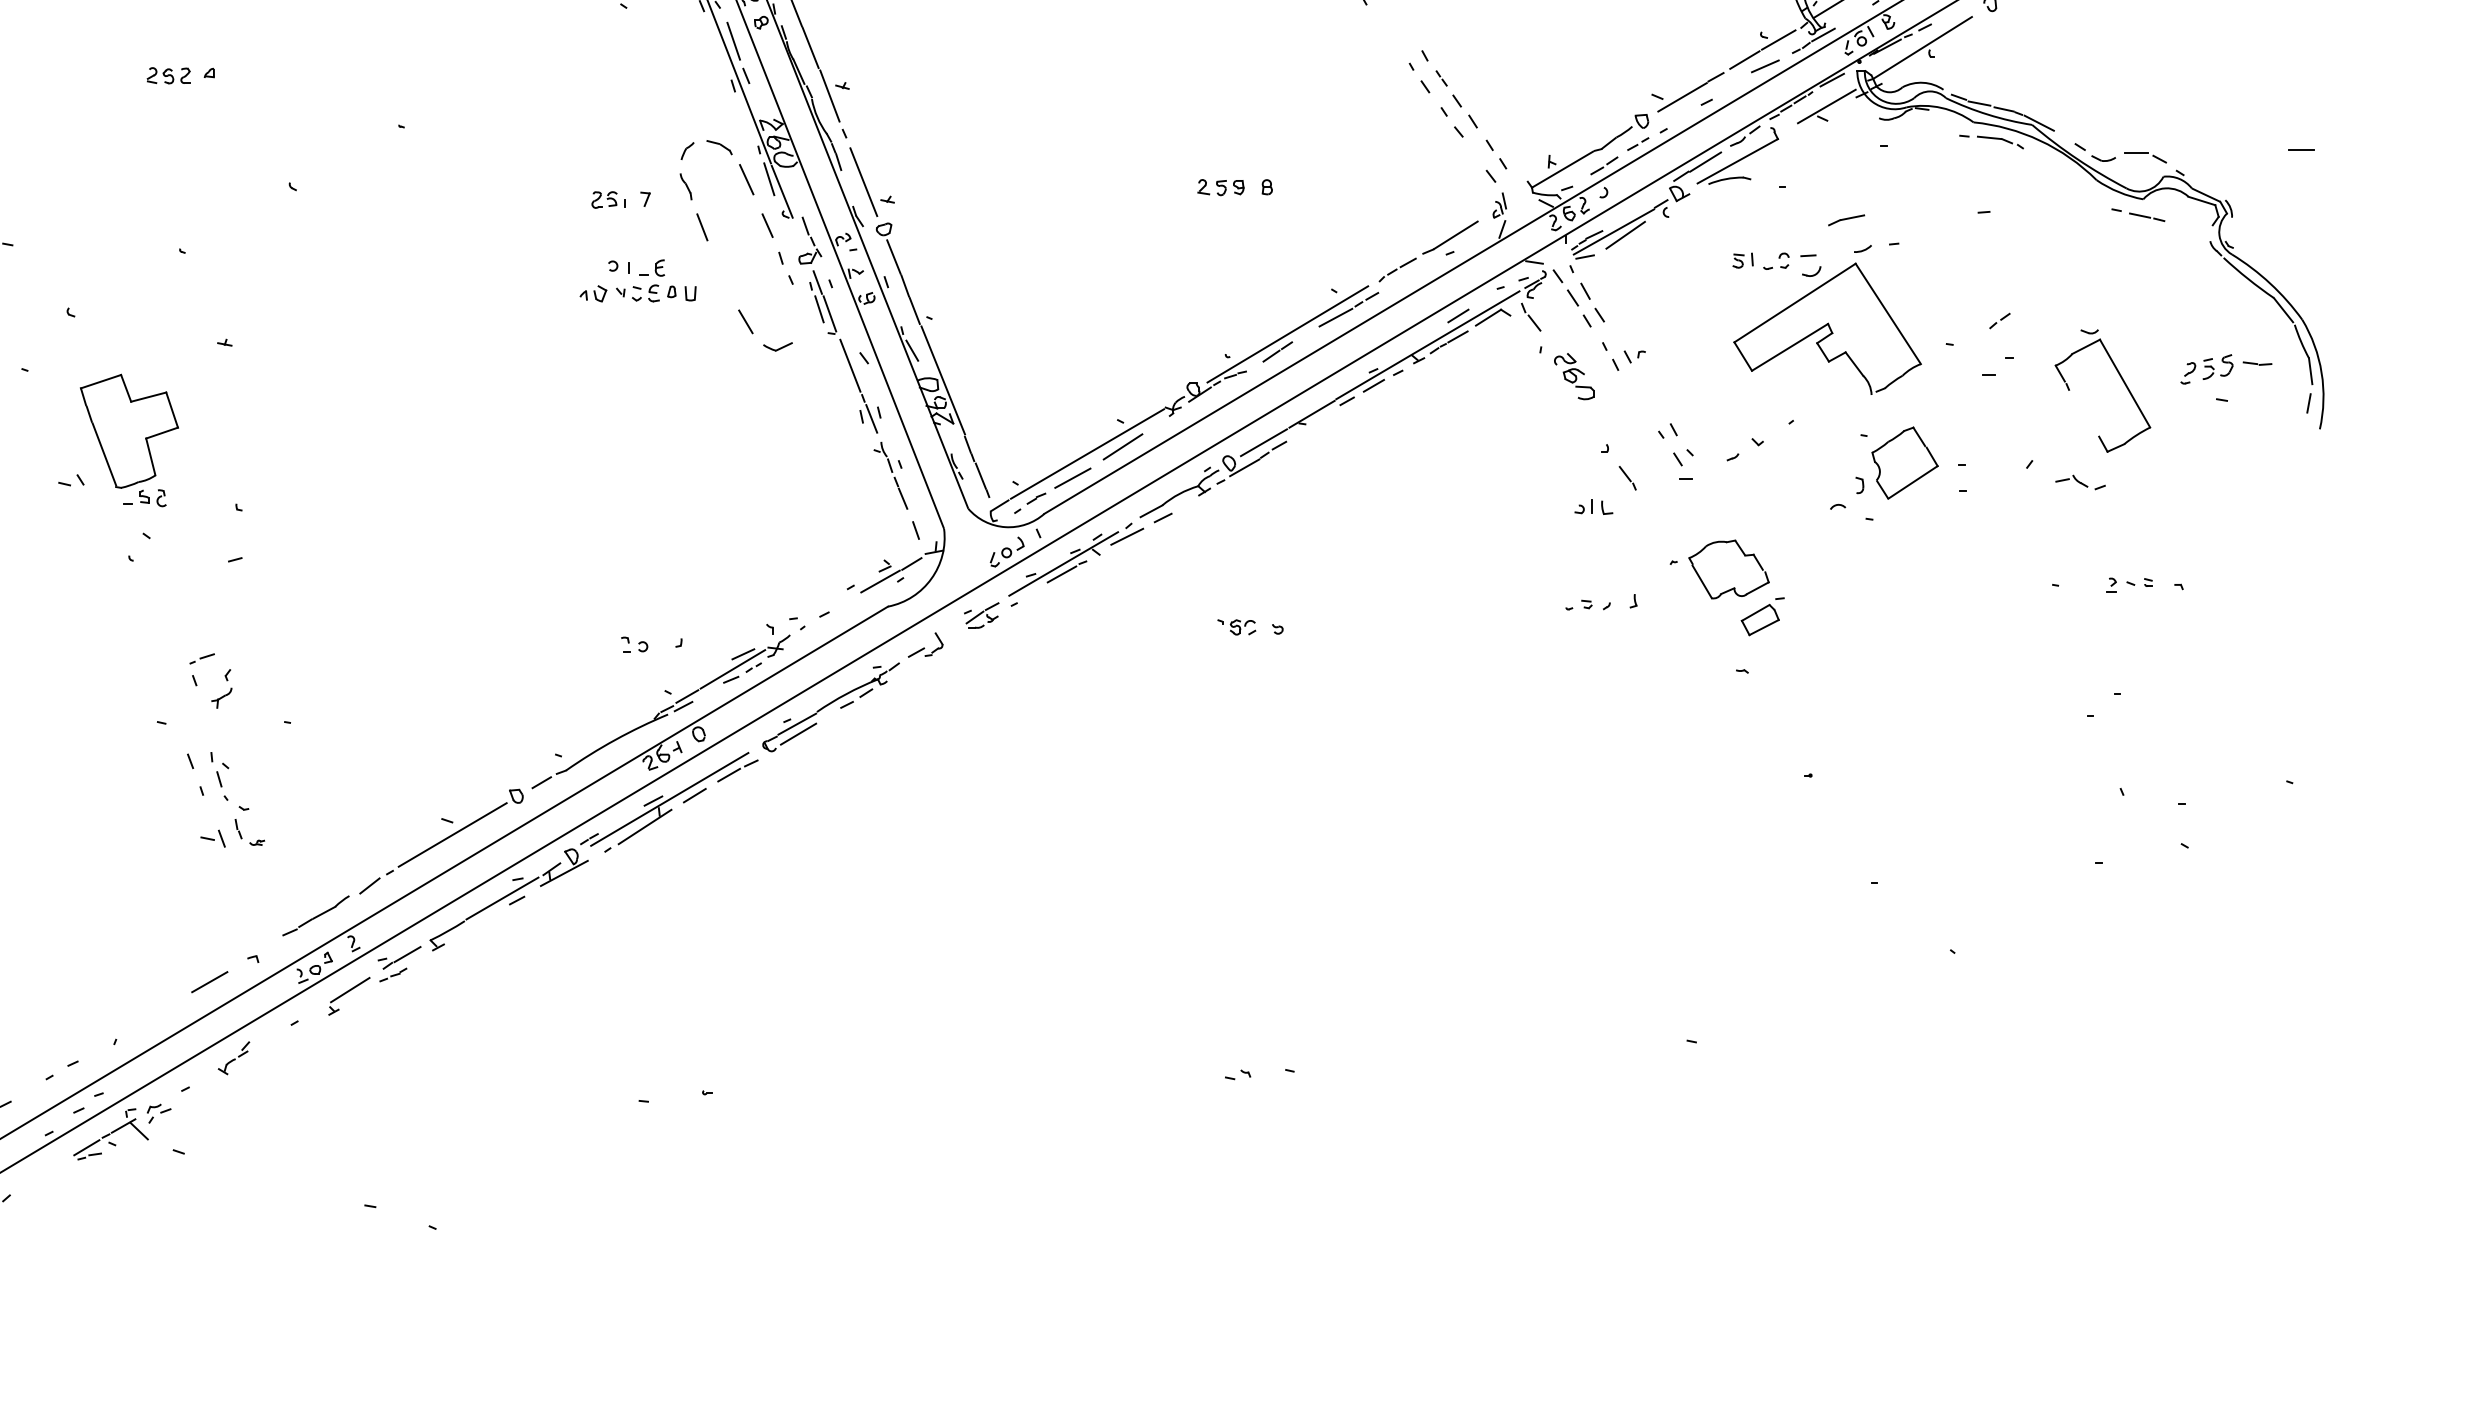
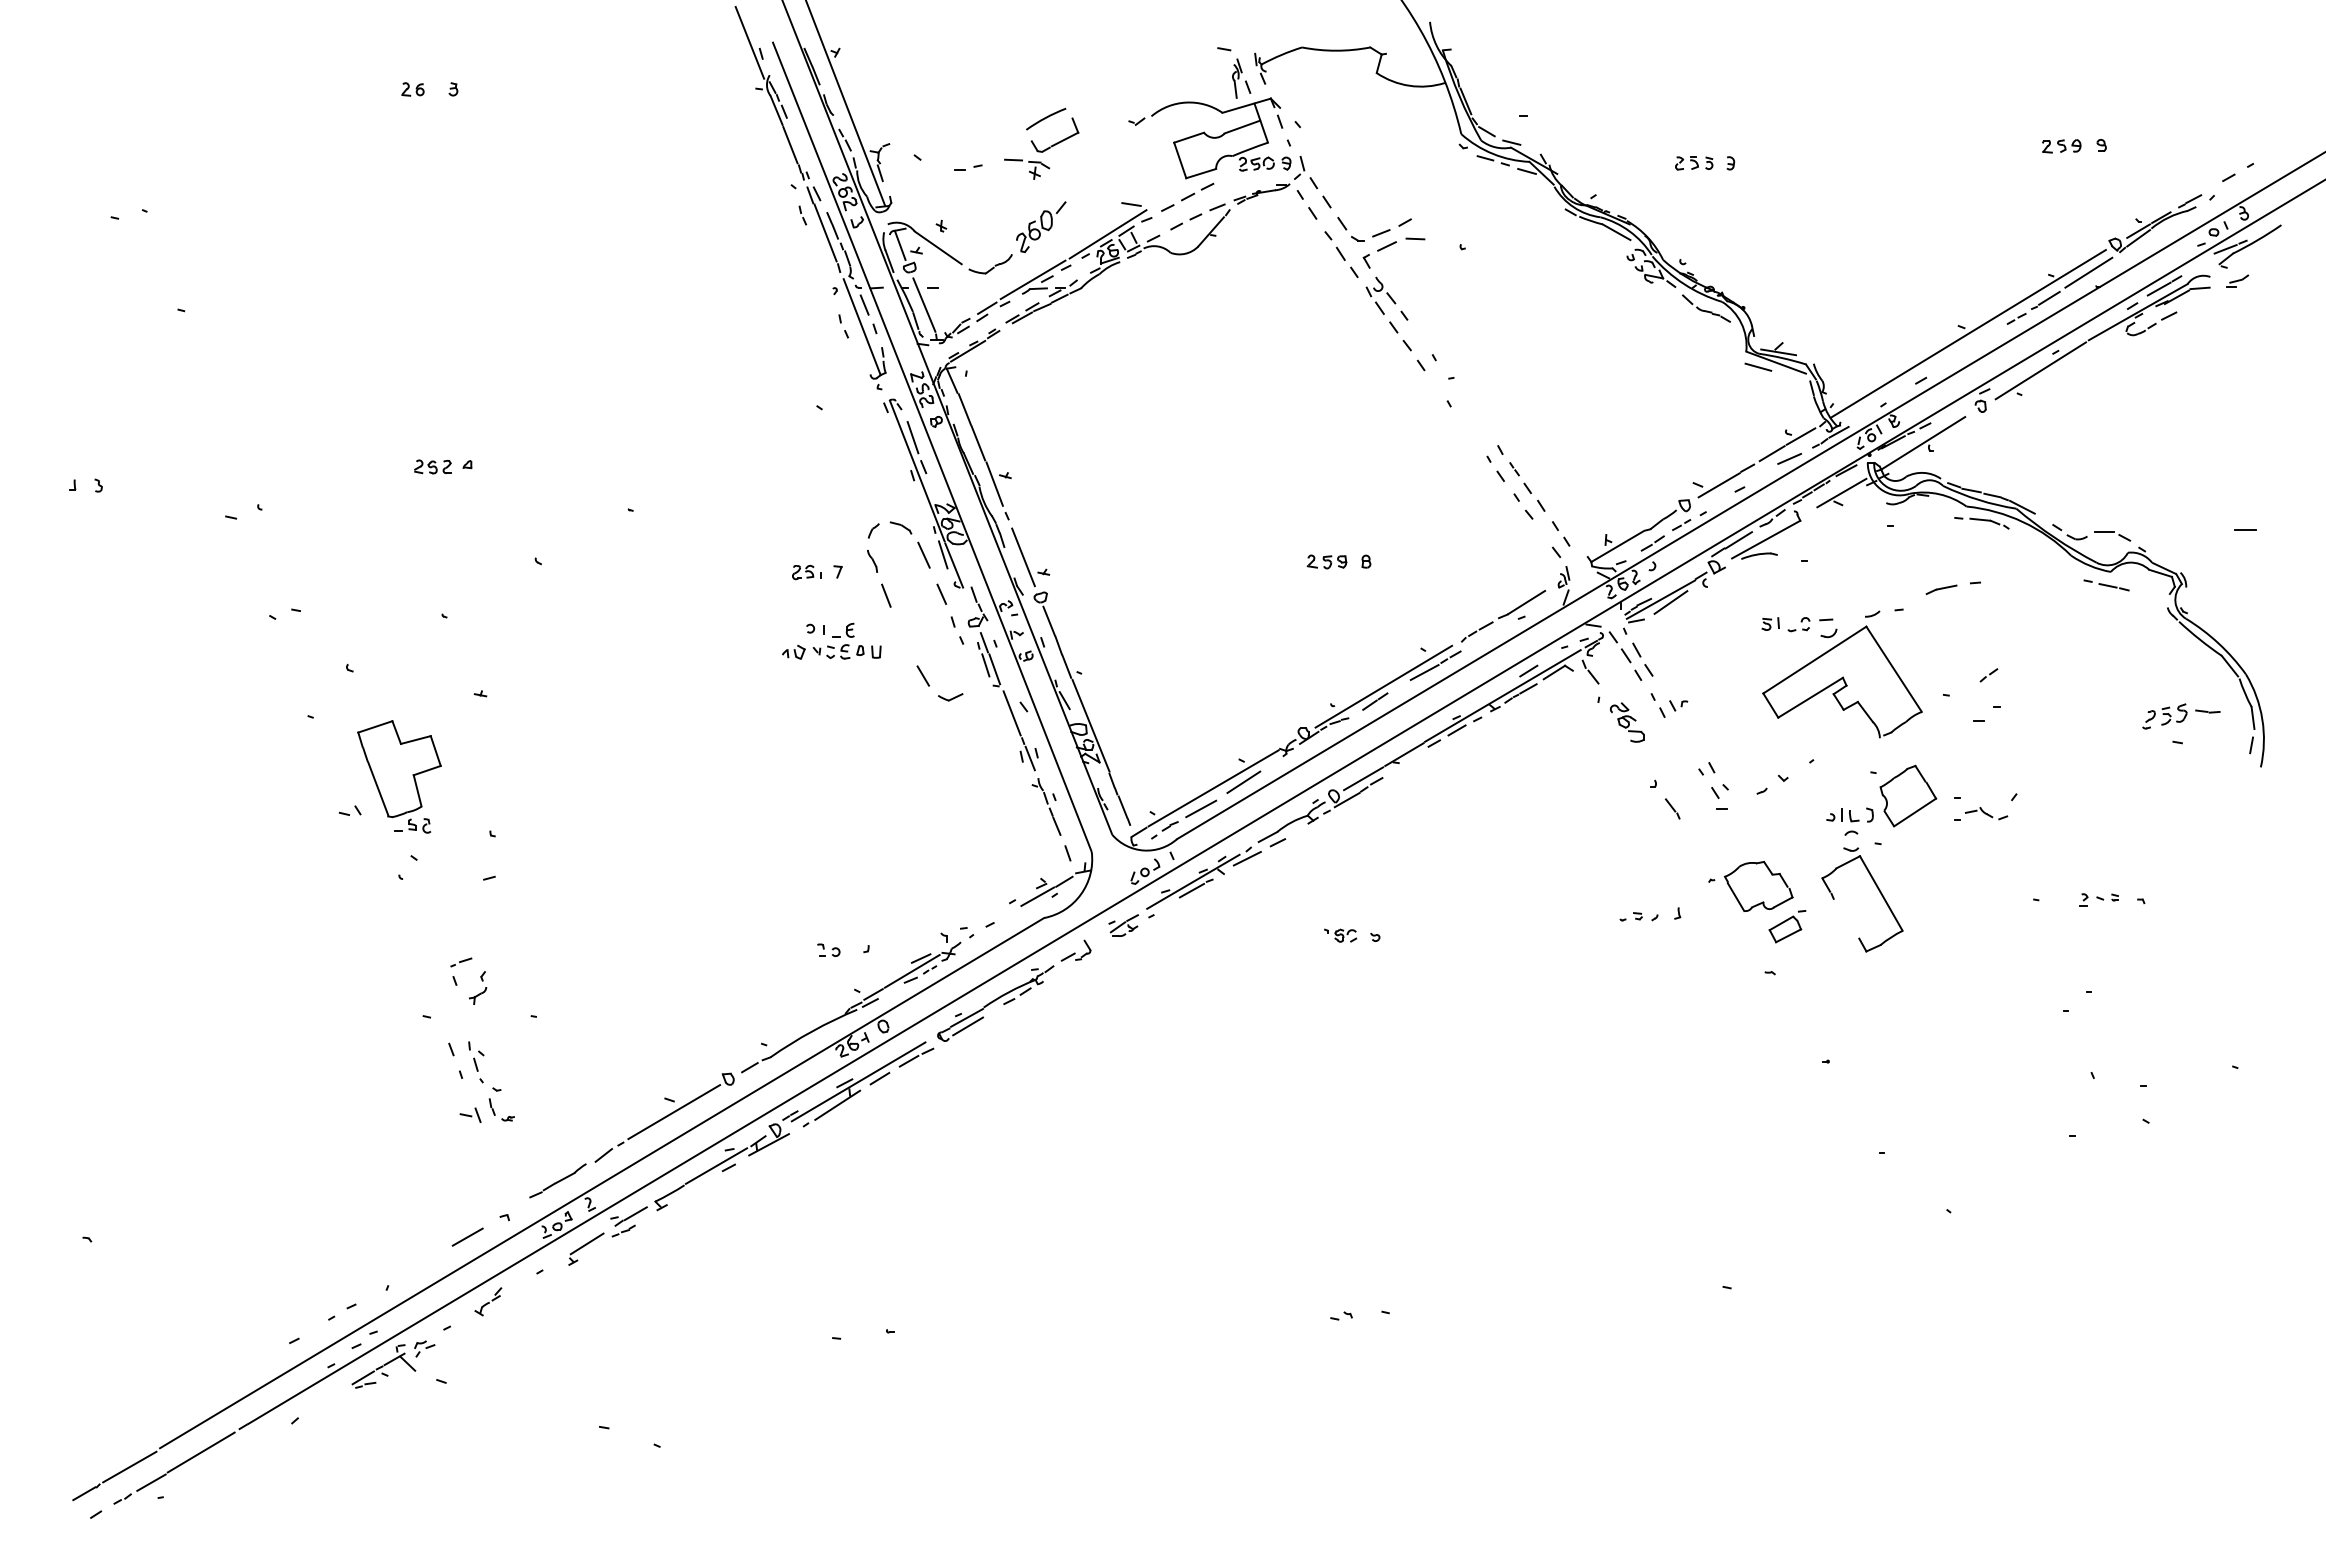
part: (1846, 219) -> (1941, 589), moved
part: (2121, 380) -> (1878, 890), moved
part: (2080, 482) -> (1986, 813), moved
part: (1593, 507) -> (1842, 815), moved

